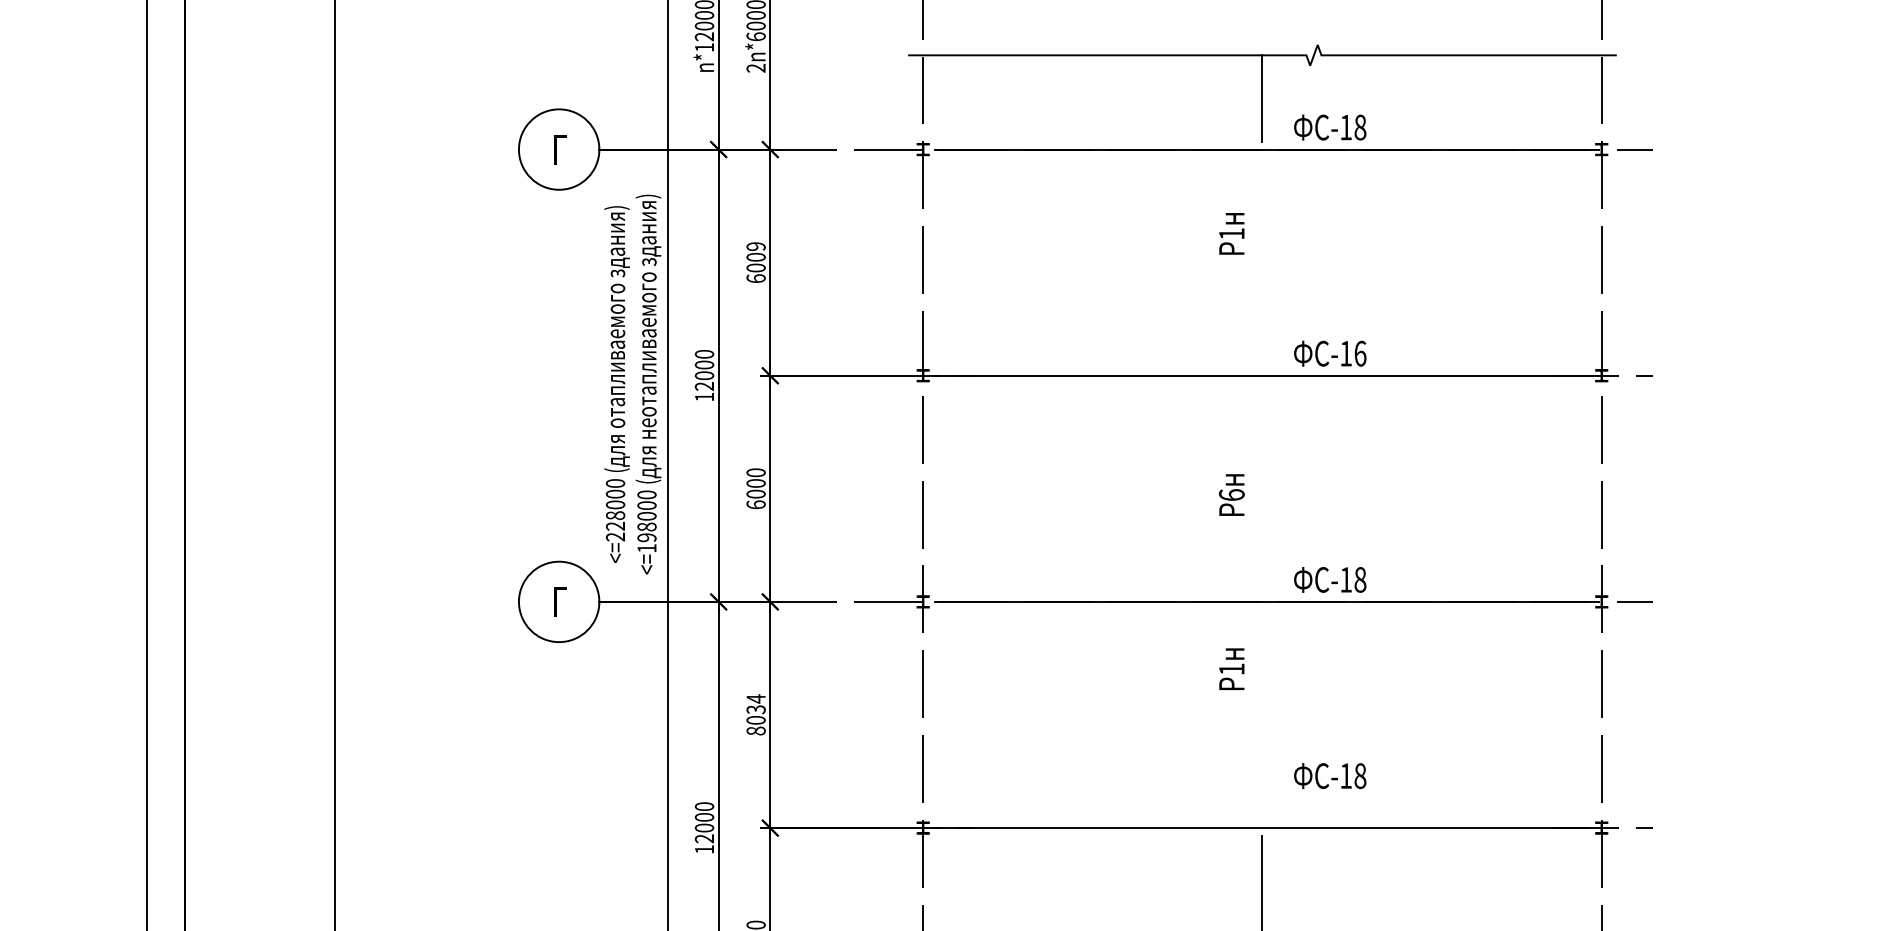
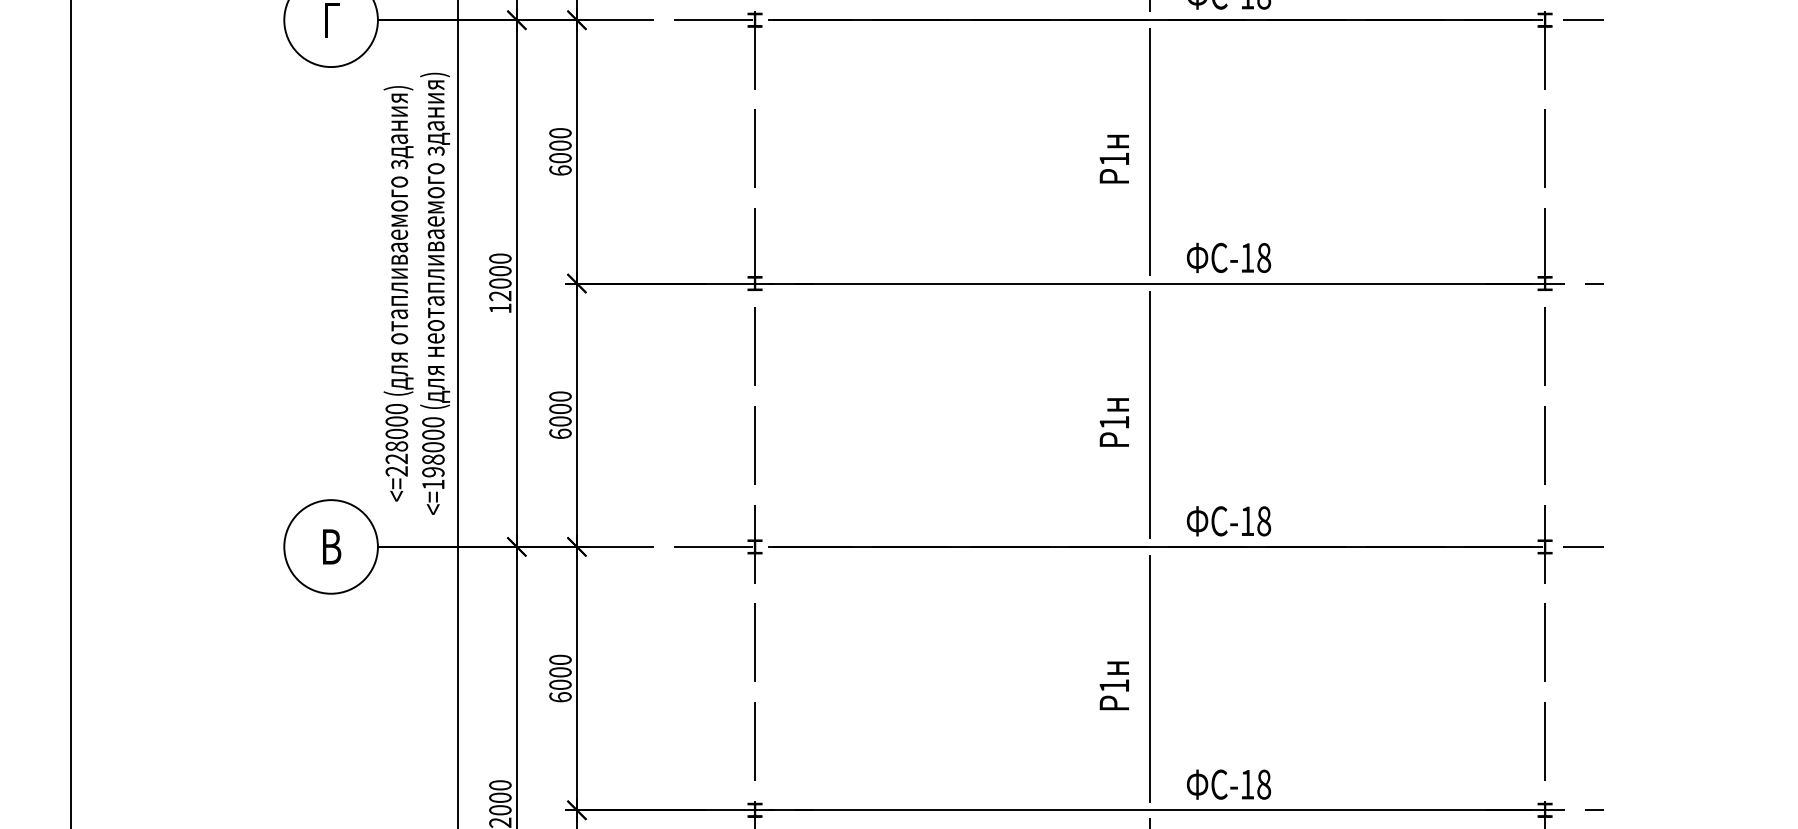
text: (1231, 233) -> (1113, 158), moved
text: (755, 246) -> (559, 133), 6009 -> 6000
line: (1262, 262) -> (1150, 151), added
text: (1360, 353) -> (1264, 257), -16 -> -18
line: (1262, 488) -> (1150, 414), added
text: (1231, 494) -> (1113, 421), 6 -> 1
text: (559, 601) -> (331, 546), Г -> В
text: (1231, 668) -> (1113, 685), moved
text: (755, 714) -> (559, 678), 8034 -> 6000
line: (1262, 714) -> (1150, 678), added
text: (1330, 775) -> (1229, 783), moved

